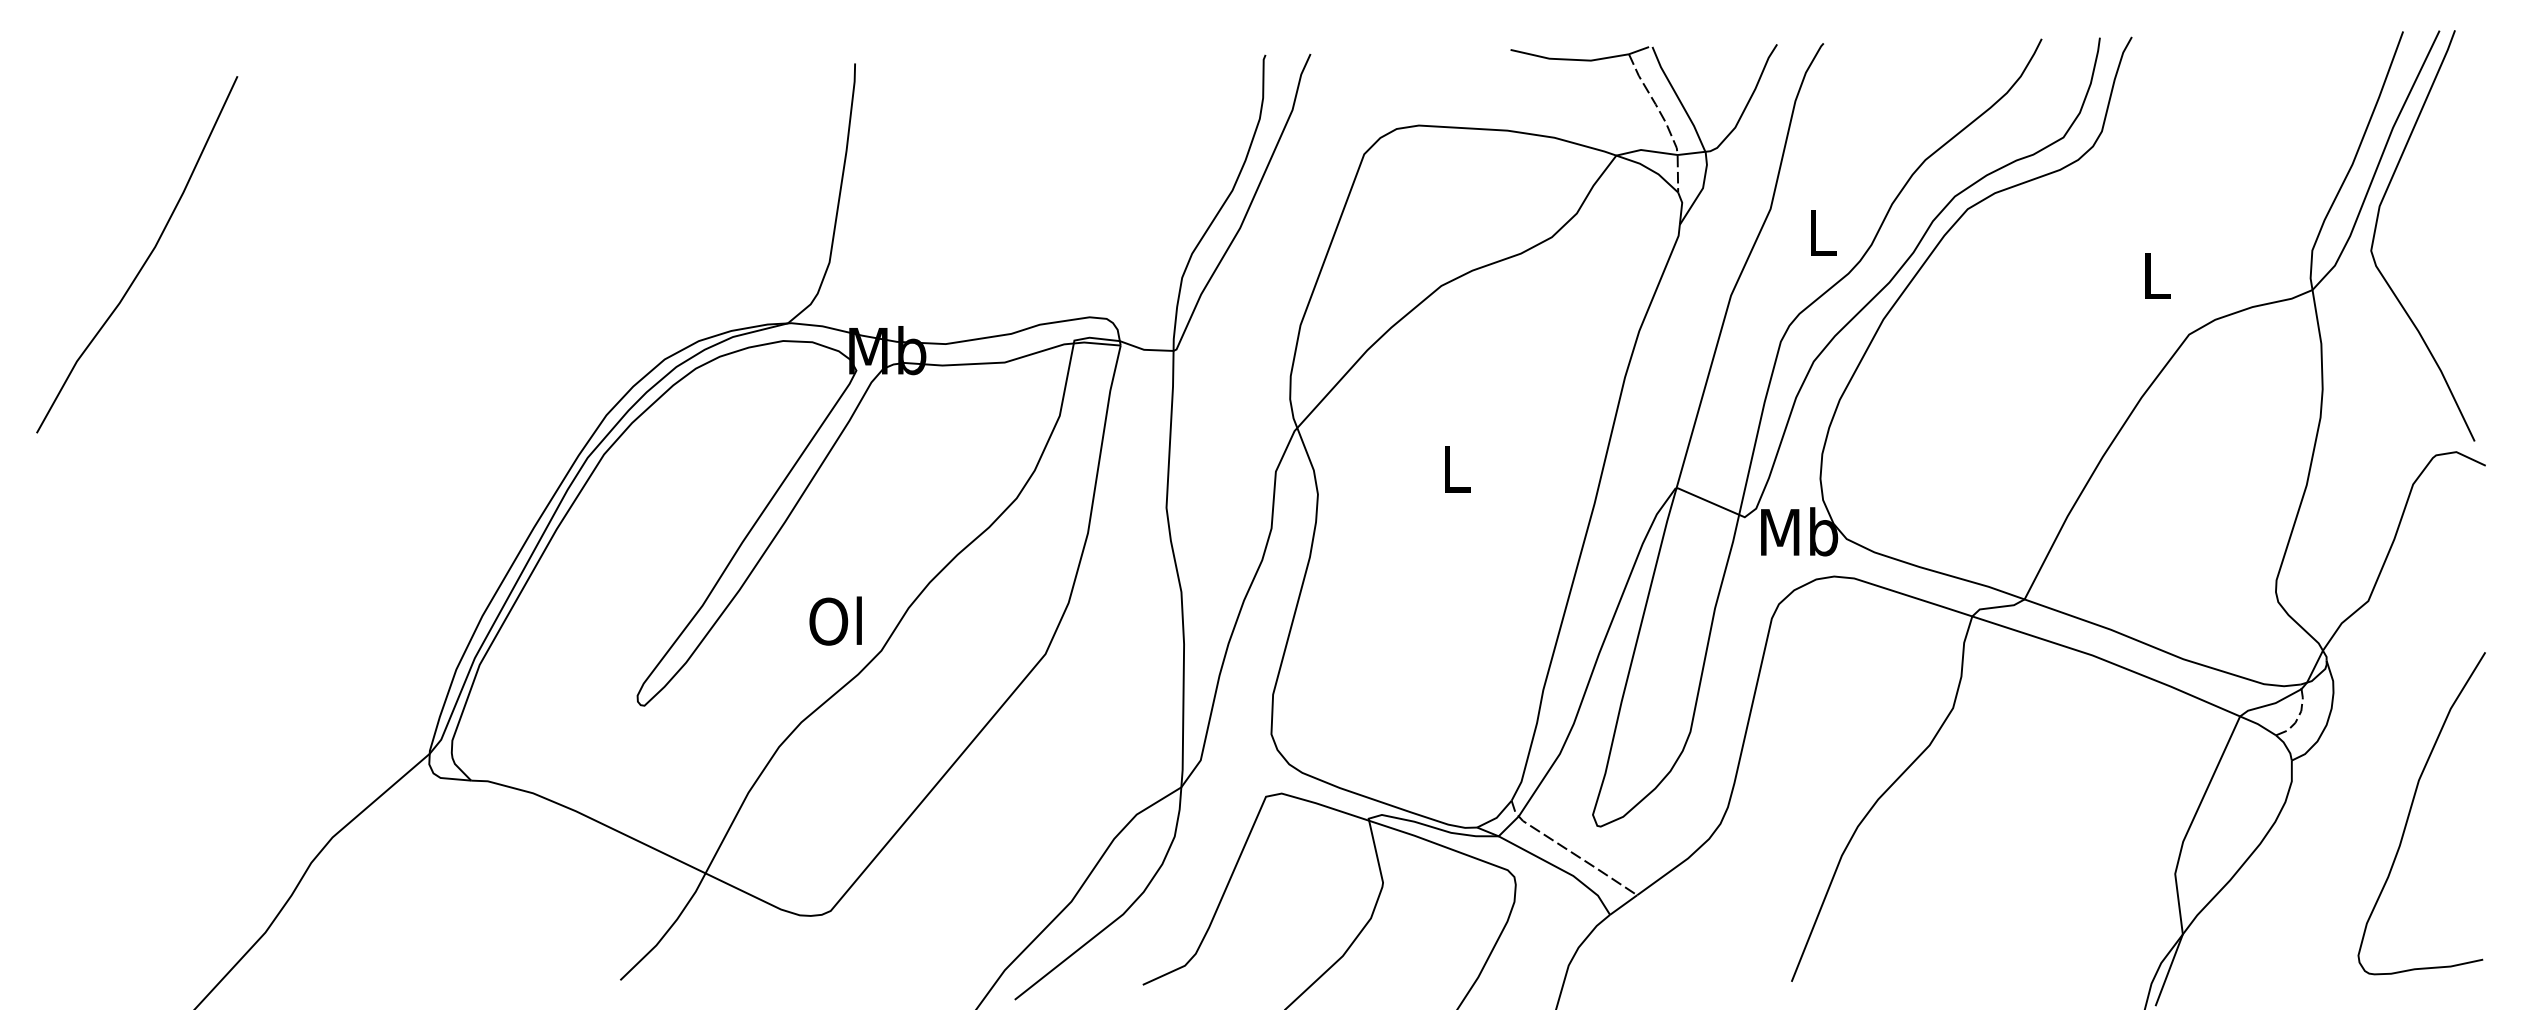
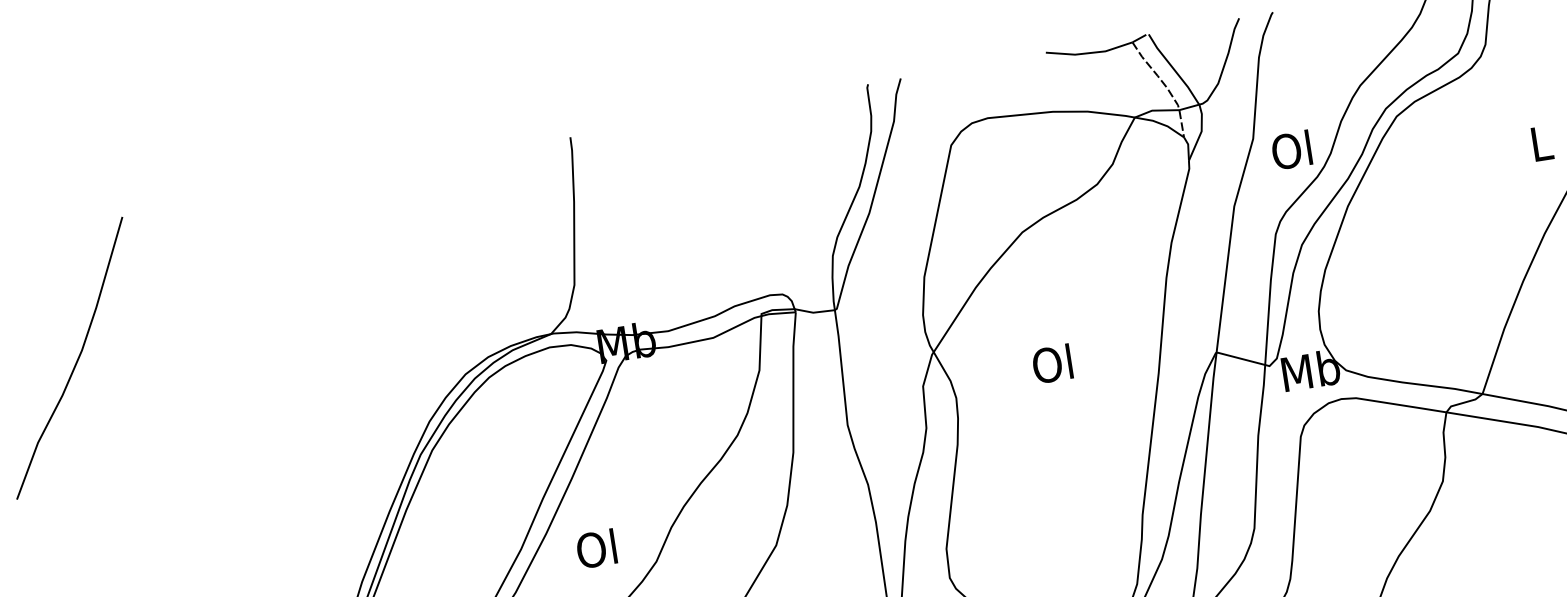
text: (1819, 231) -> (1291, 149), L -> Ol
text: (1453, 468) -> (1052, 363), L -> Ol
text: (835, 620) -> (596, 548), moved

